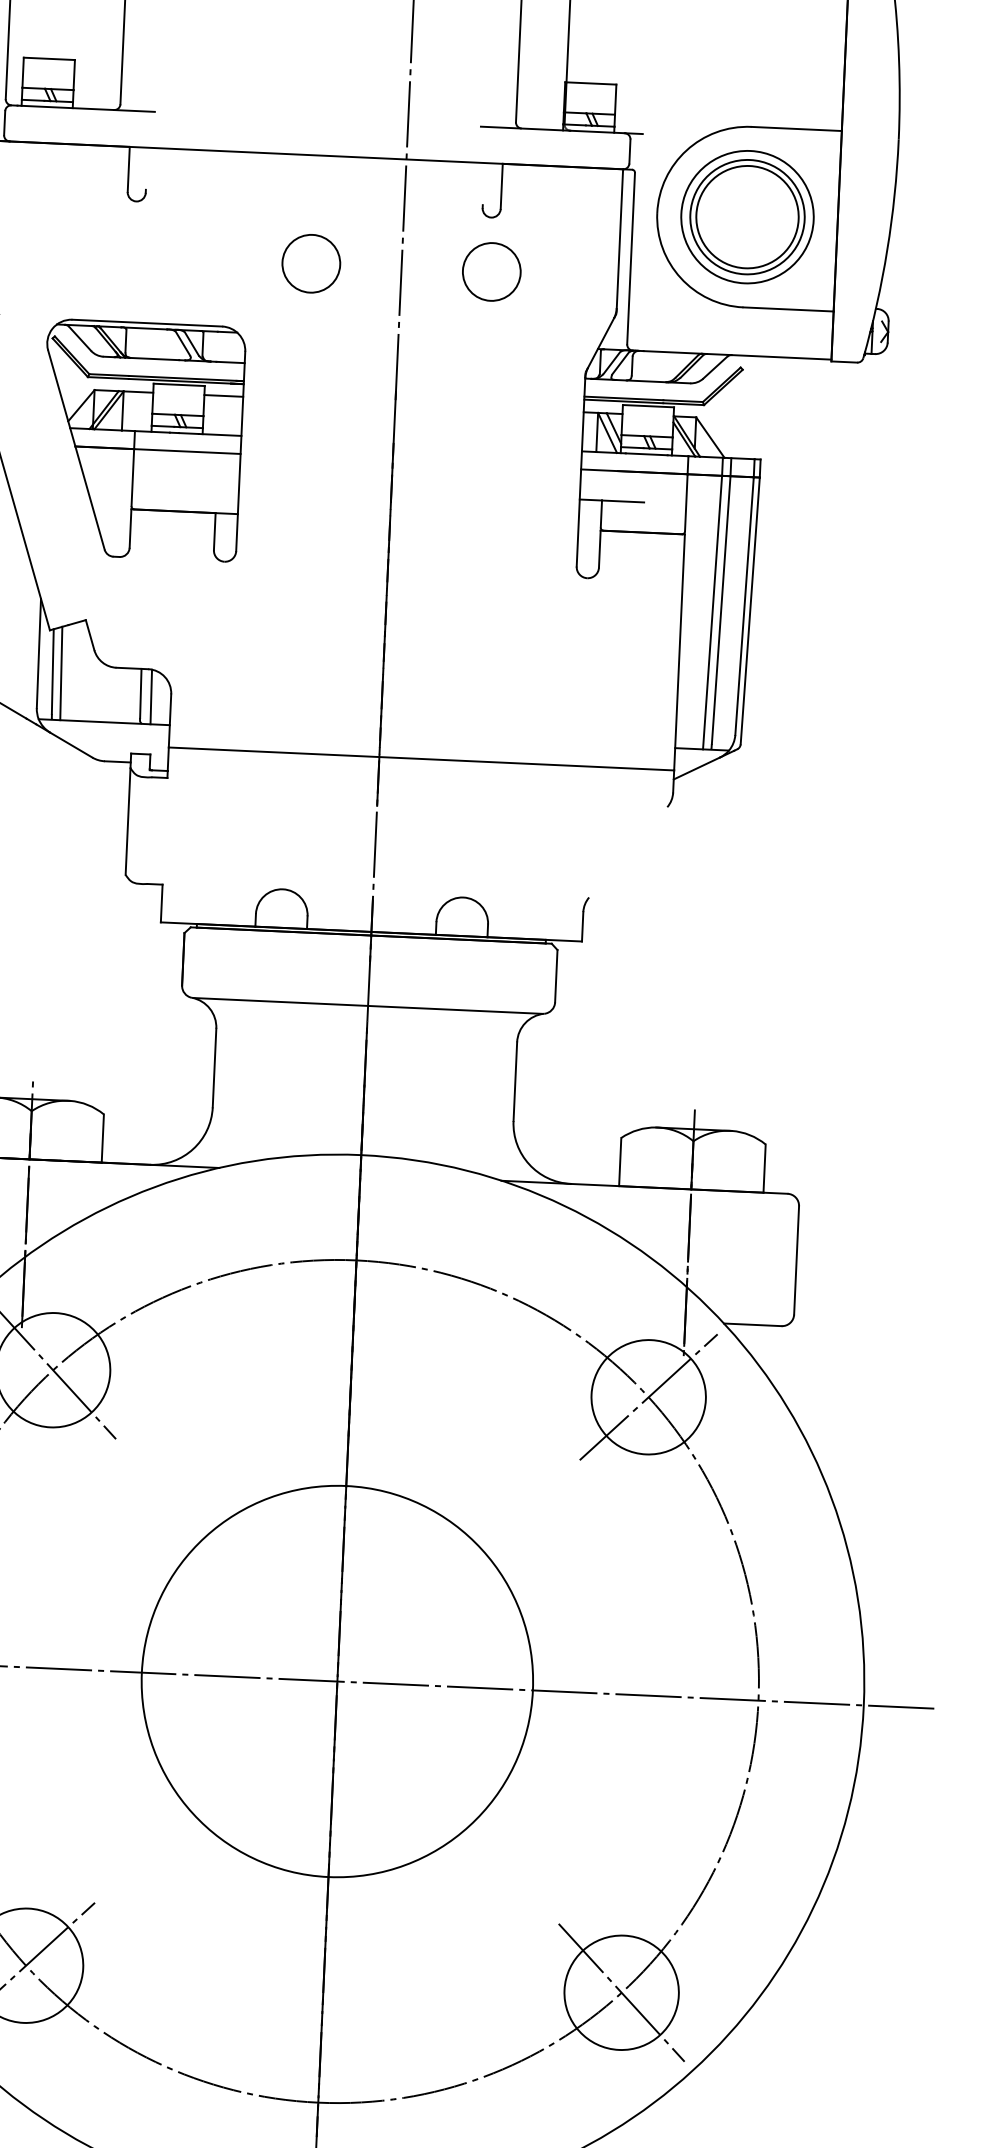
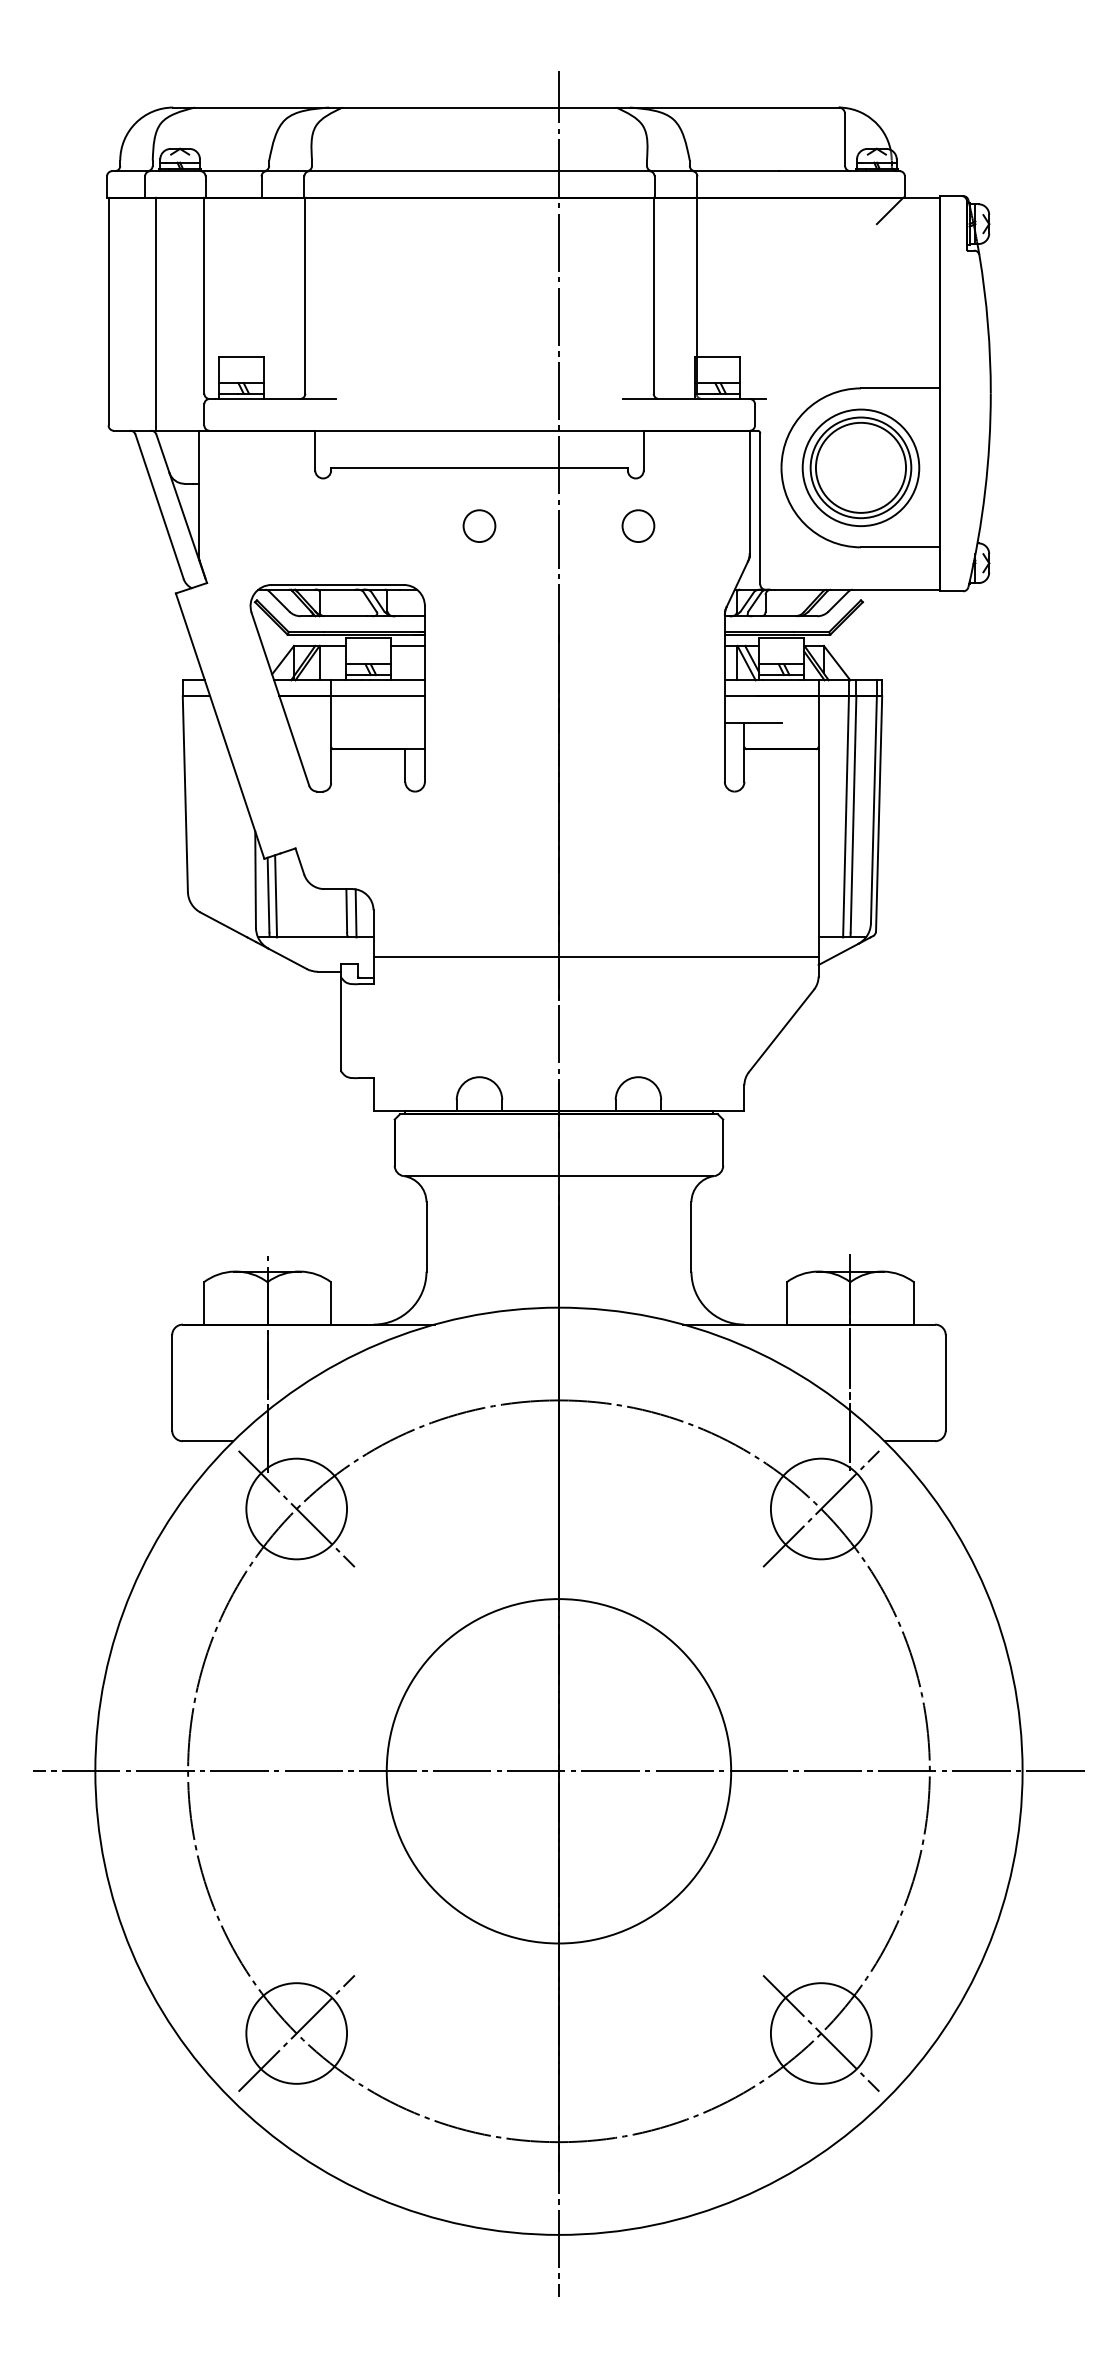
line: (314, 197) -> (479, 467), added
circle: (311, 262) -> (479, 525), size x0.62
circle: (491, 271) -> (638, 525), size x0.62
line: (628, 851) -> (781, 1030), added

